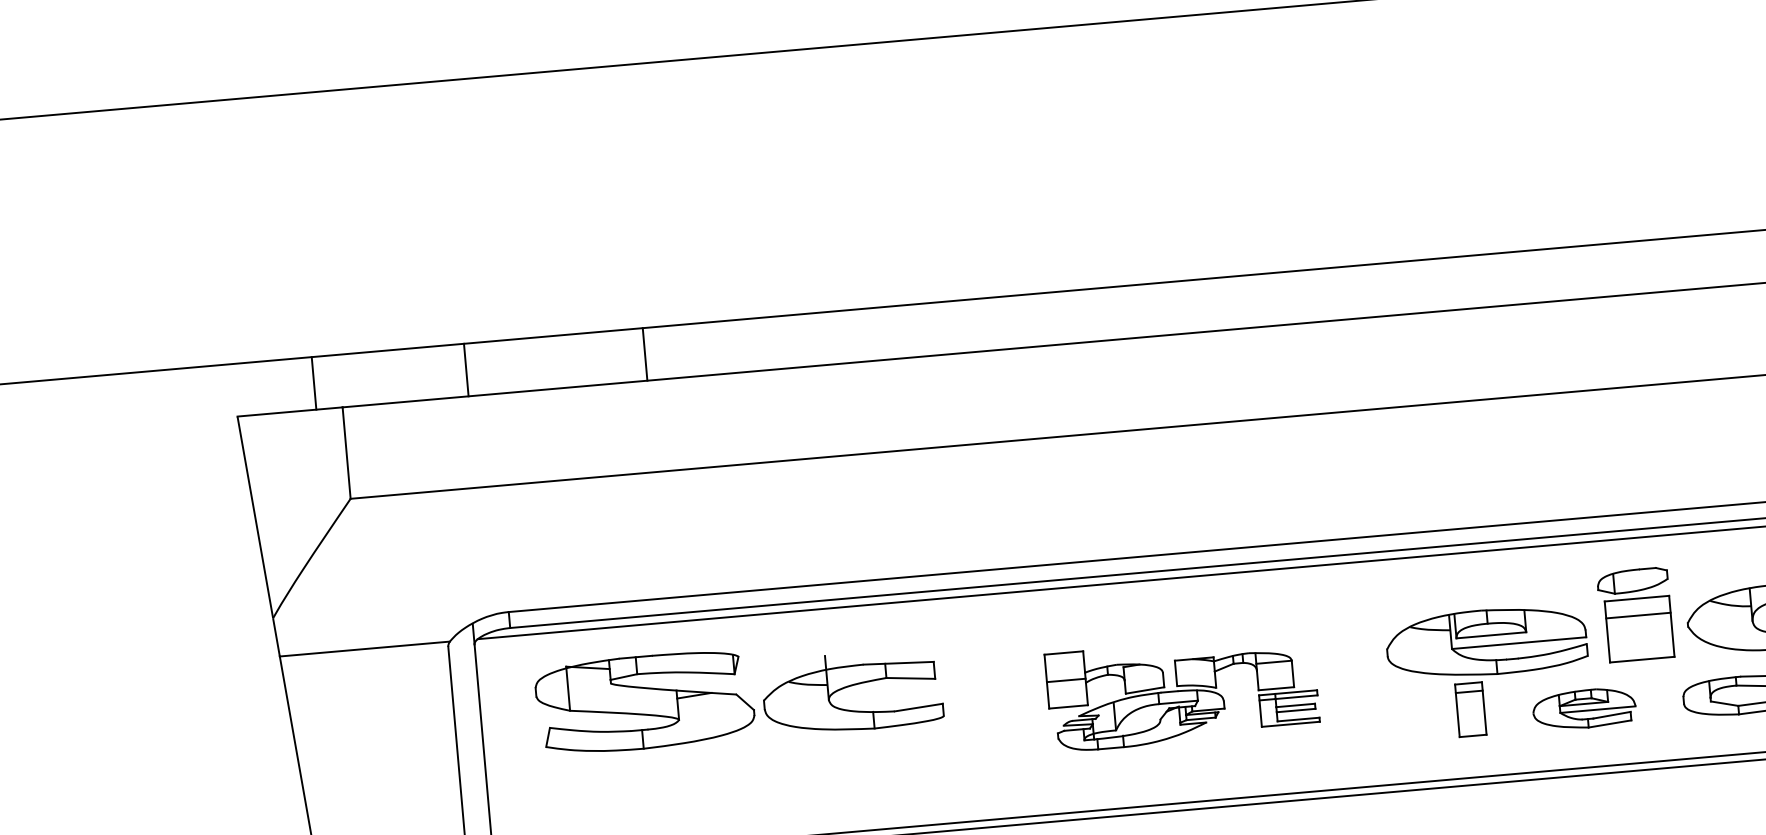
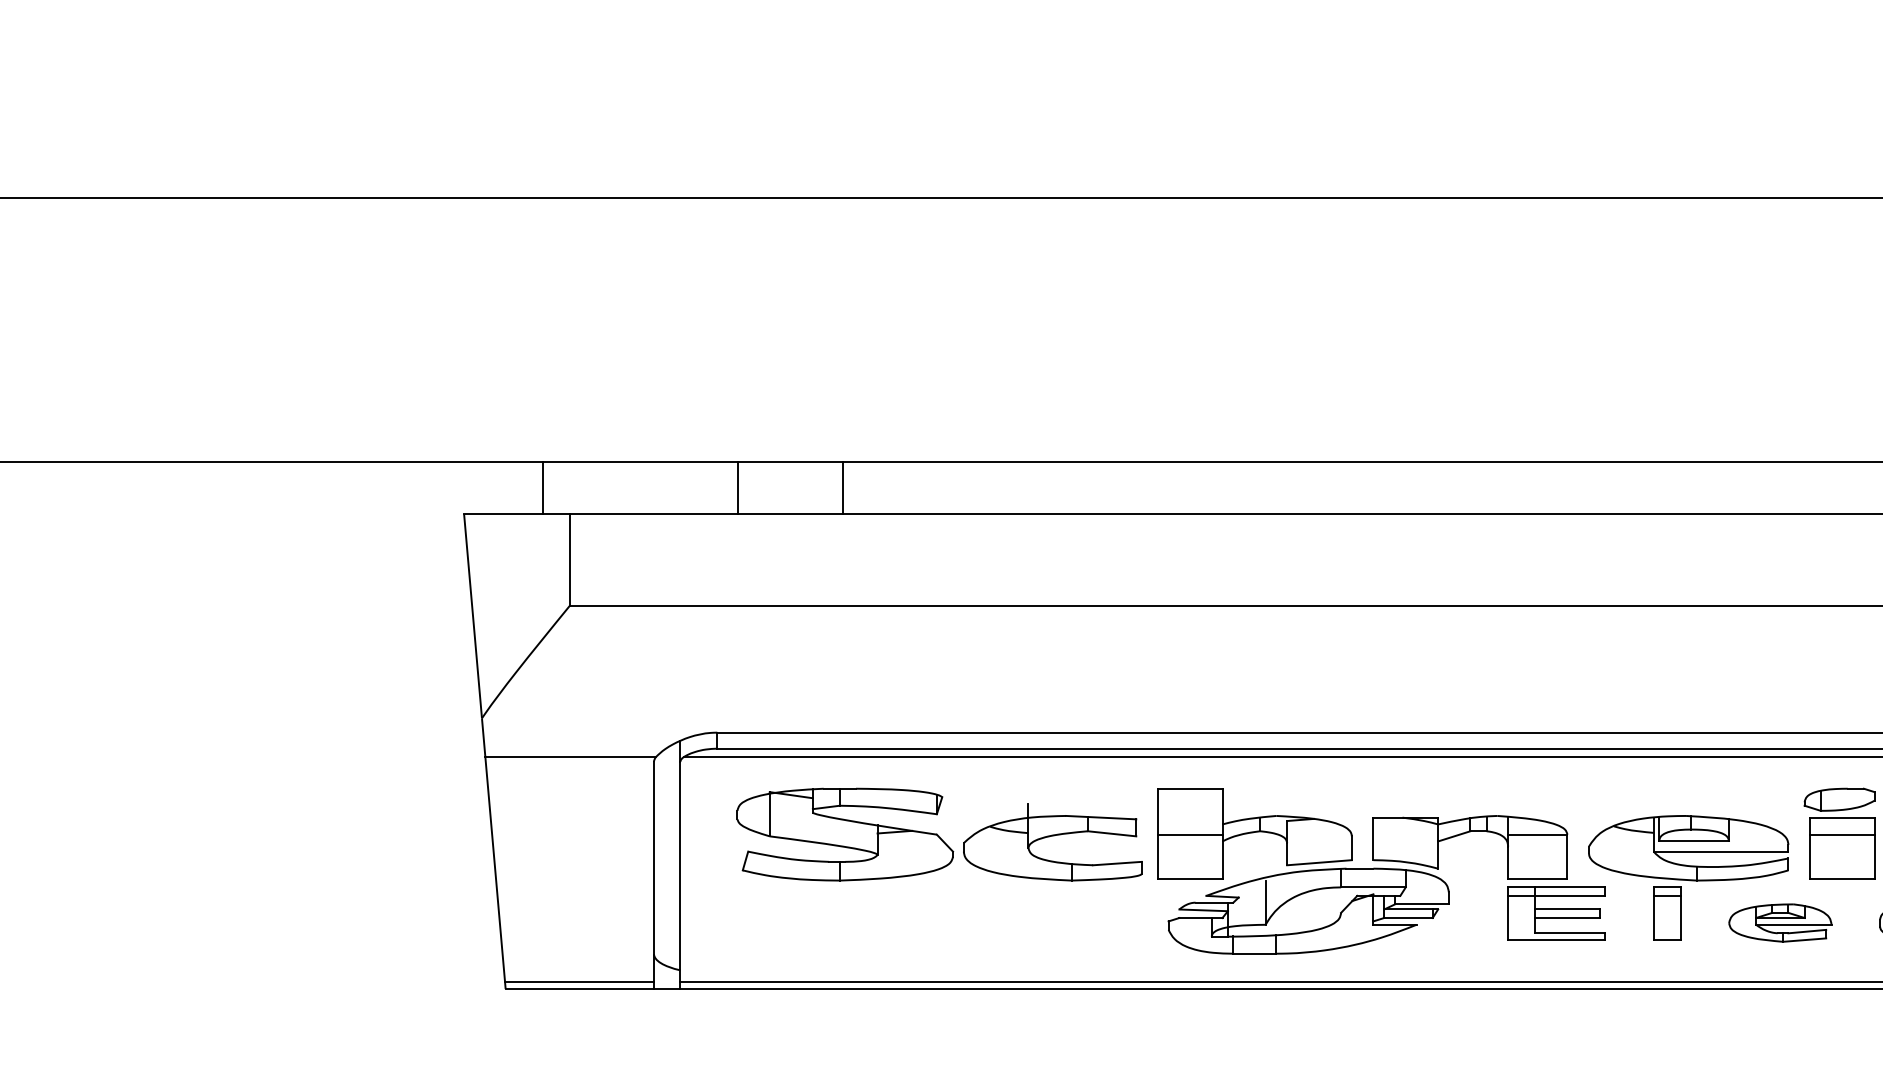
line: (645, 354) -> (842, 487), moved
line: (466, 369) -> (738, 487), moved
part: (1182, 692) -> (1381, 871), size x1.67

